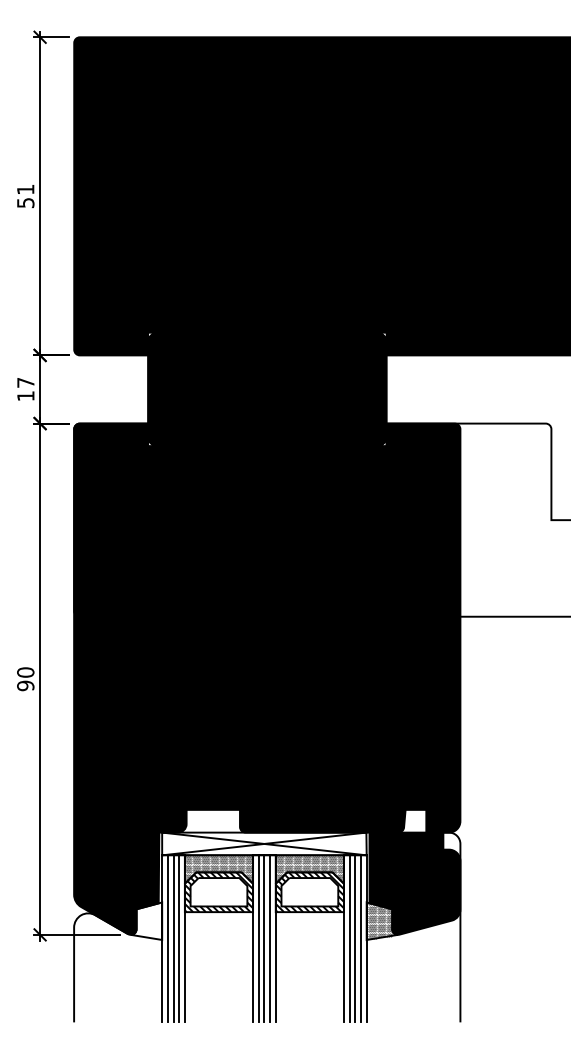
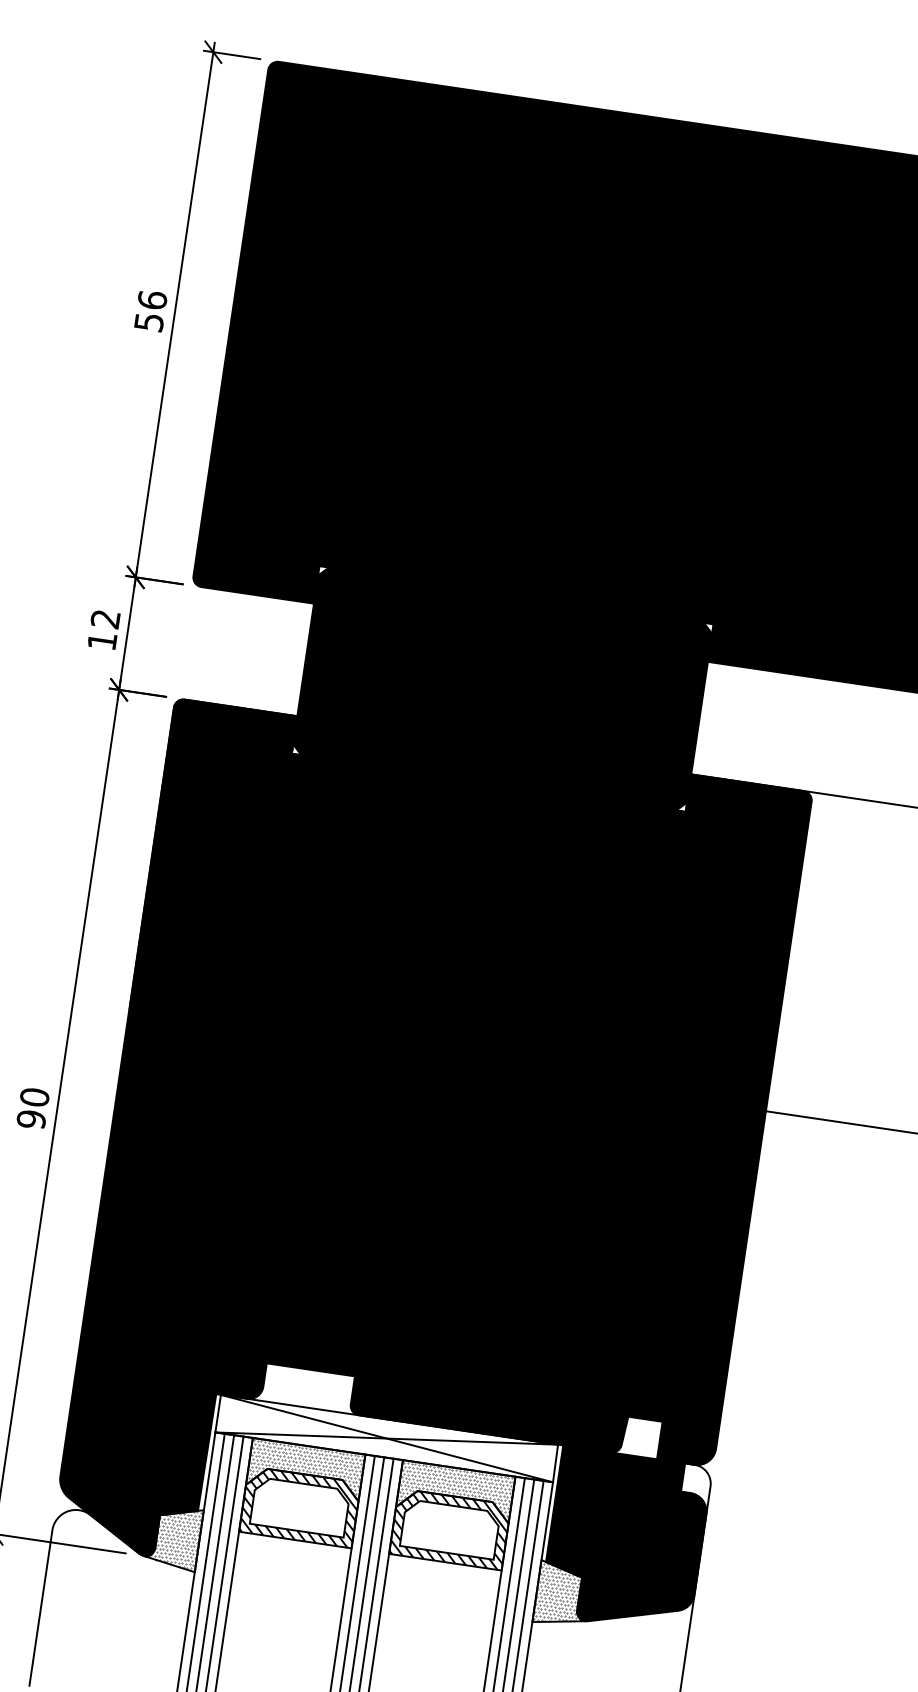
text: (25, 189) -> (152, 299), 51 -> 56
text: (25, 382) -> (105, 618), 17 -> 12
hatch: (147, 921) -> (175, 1538), added

